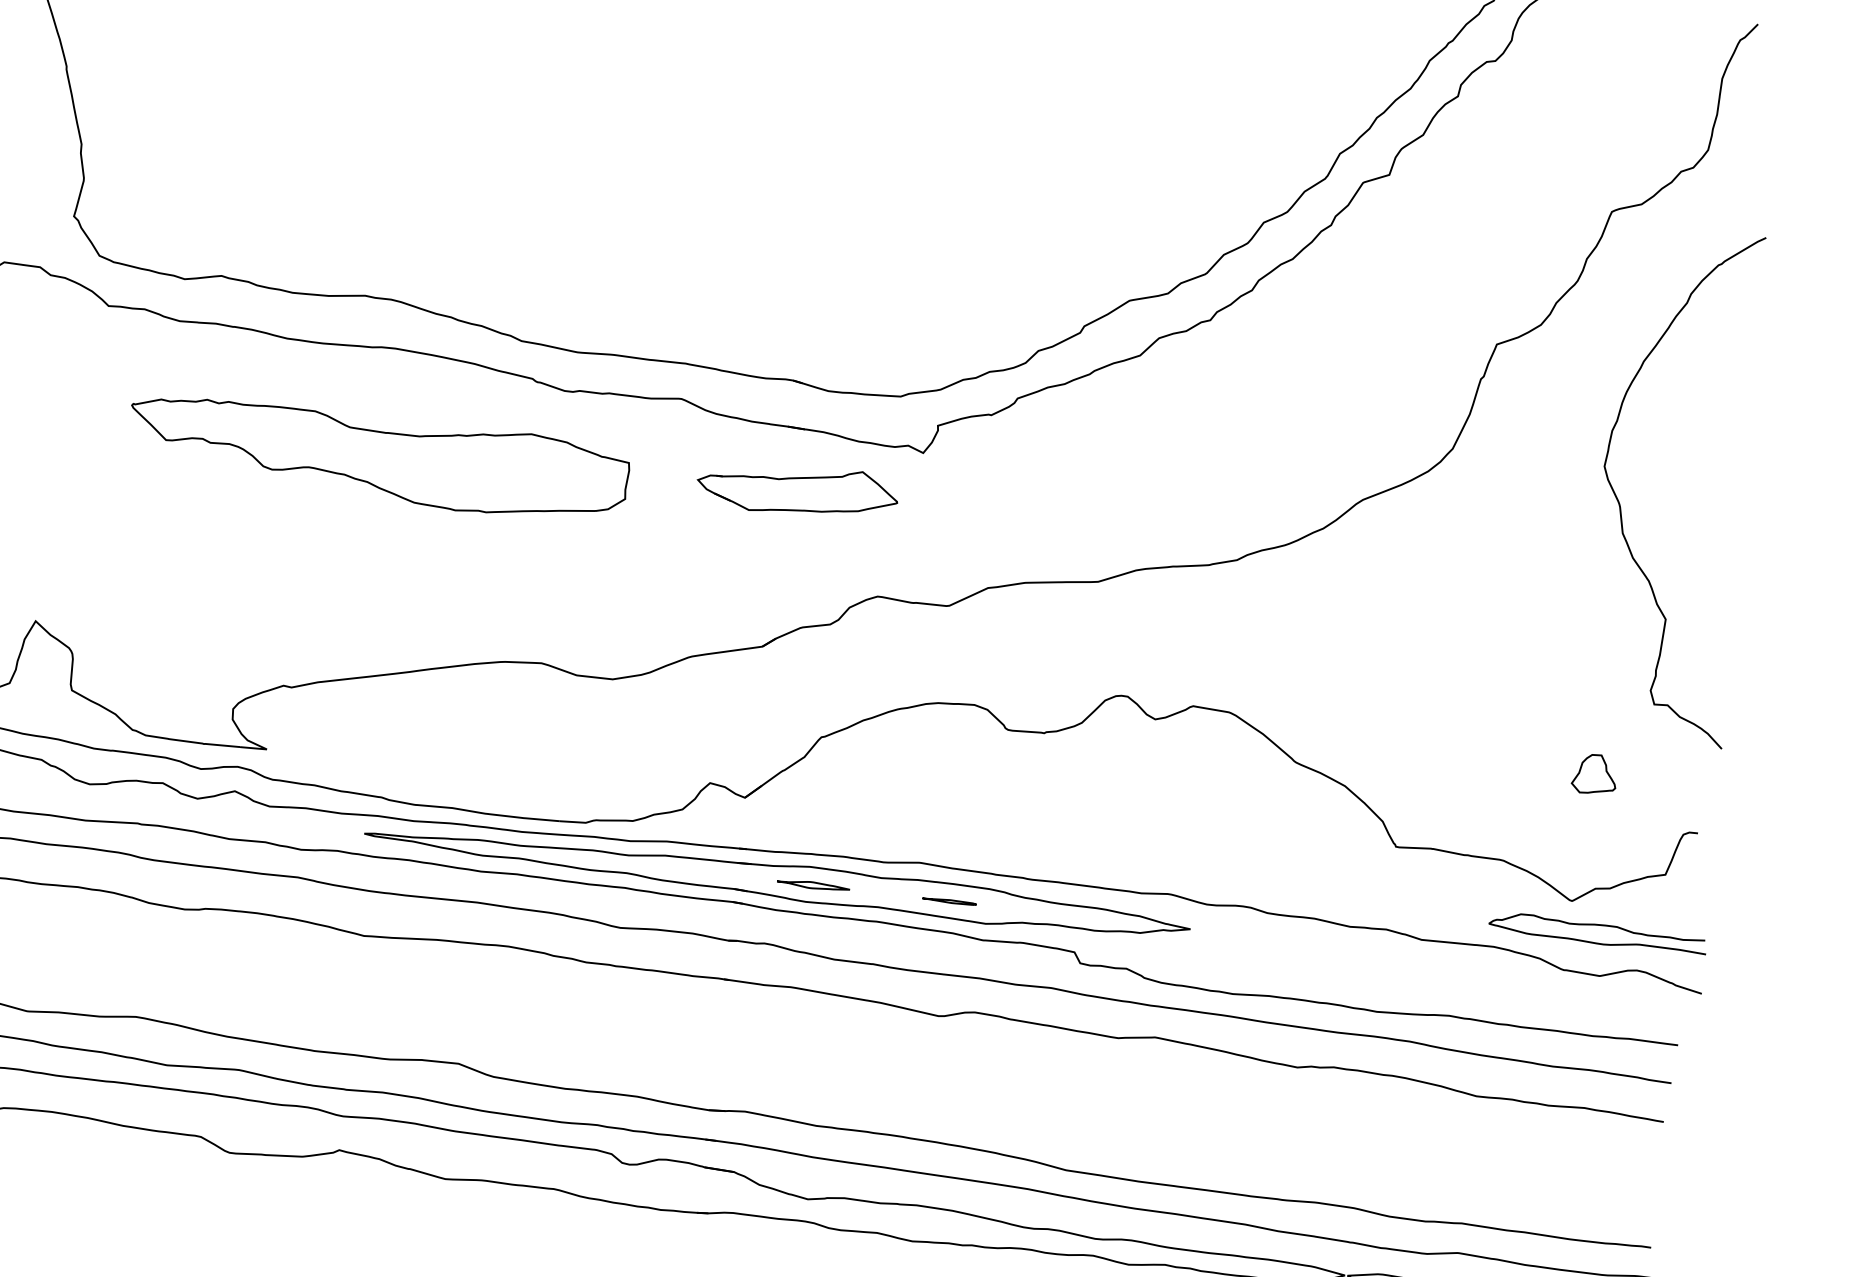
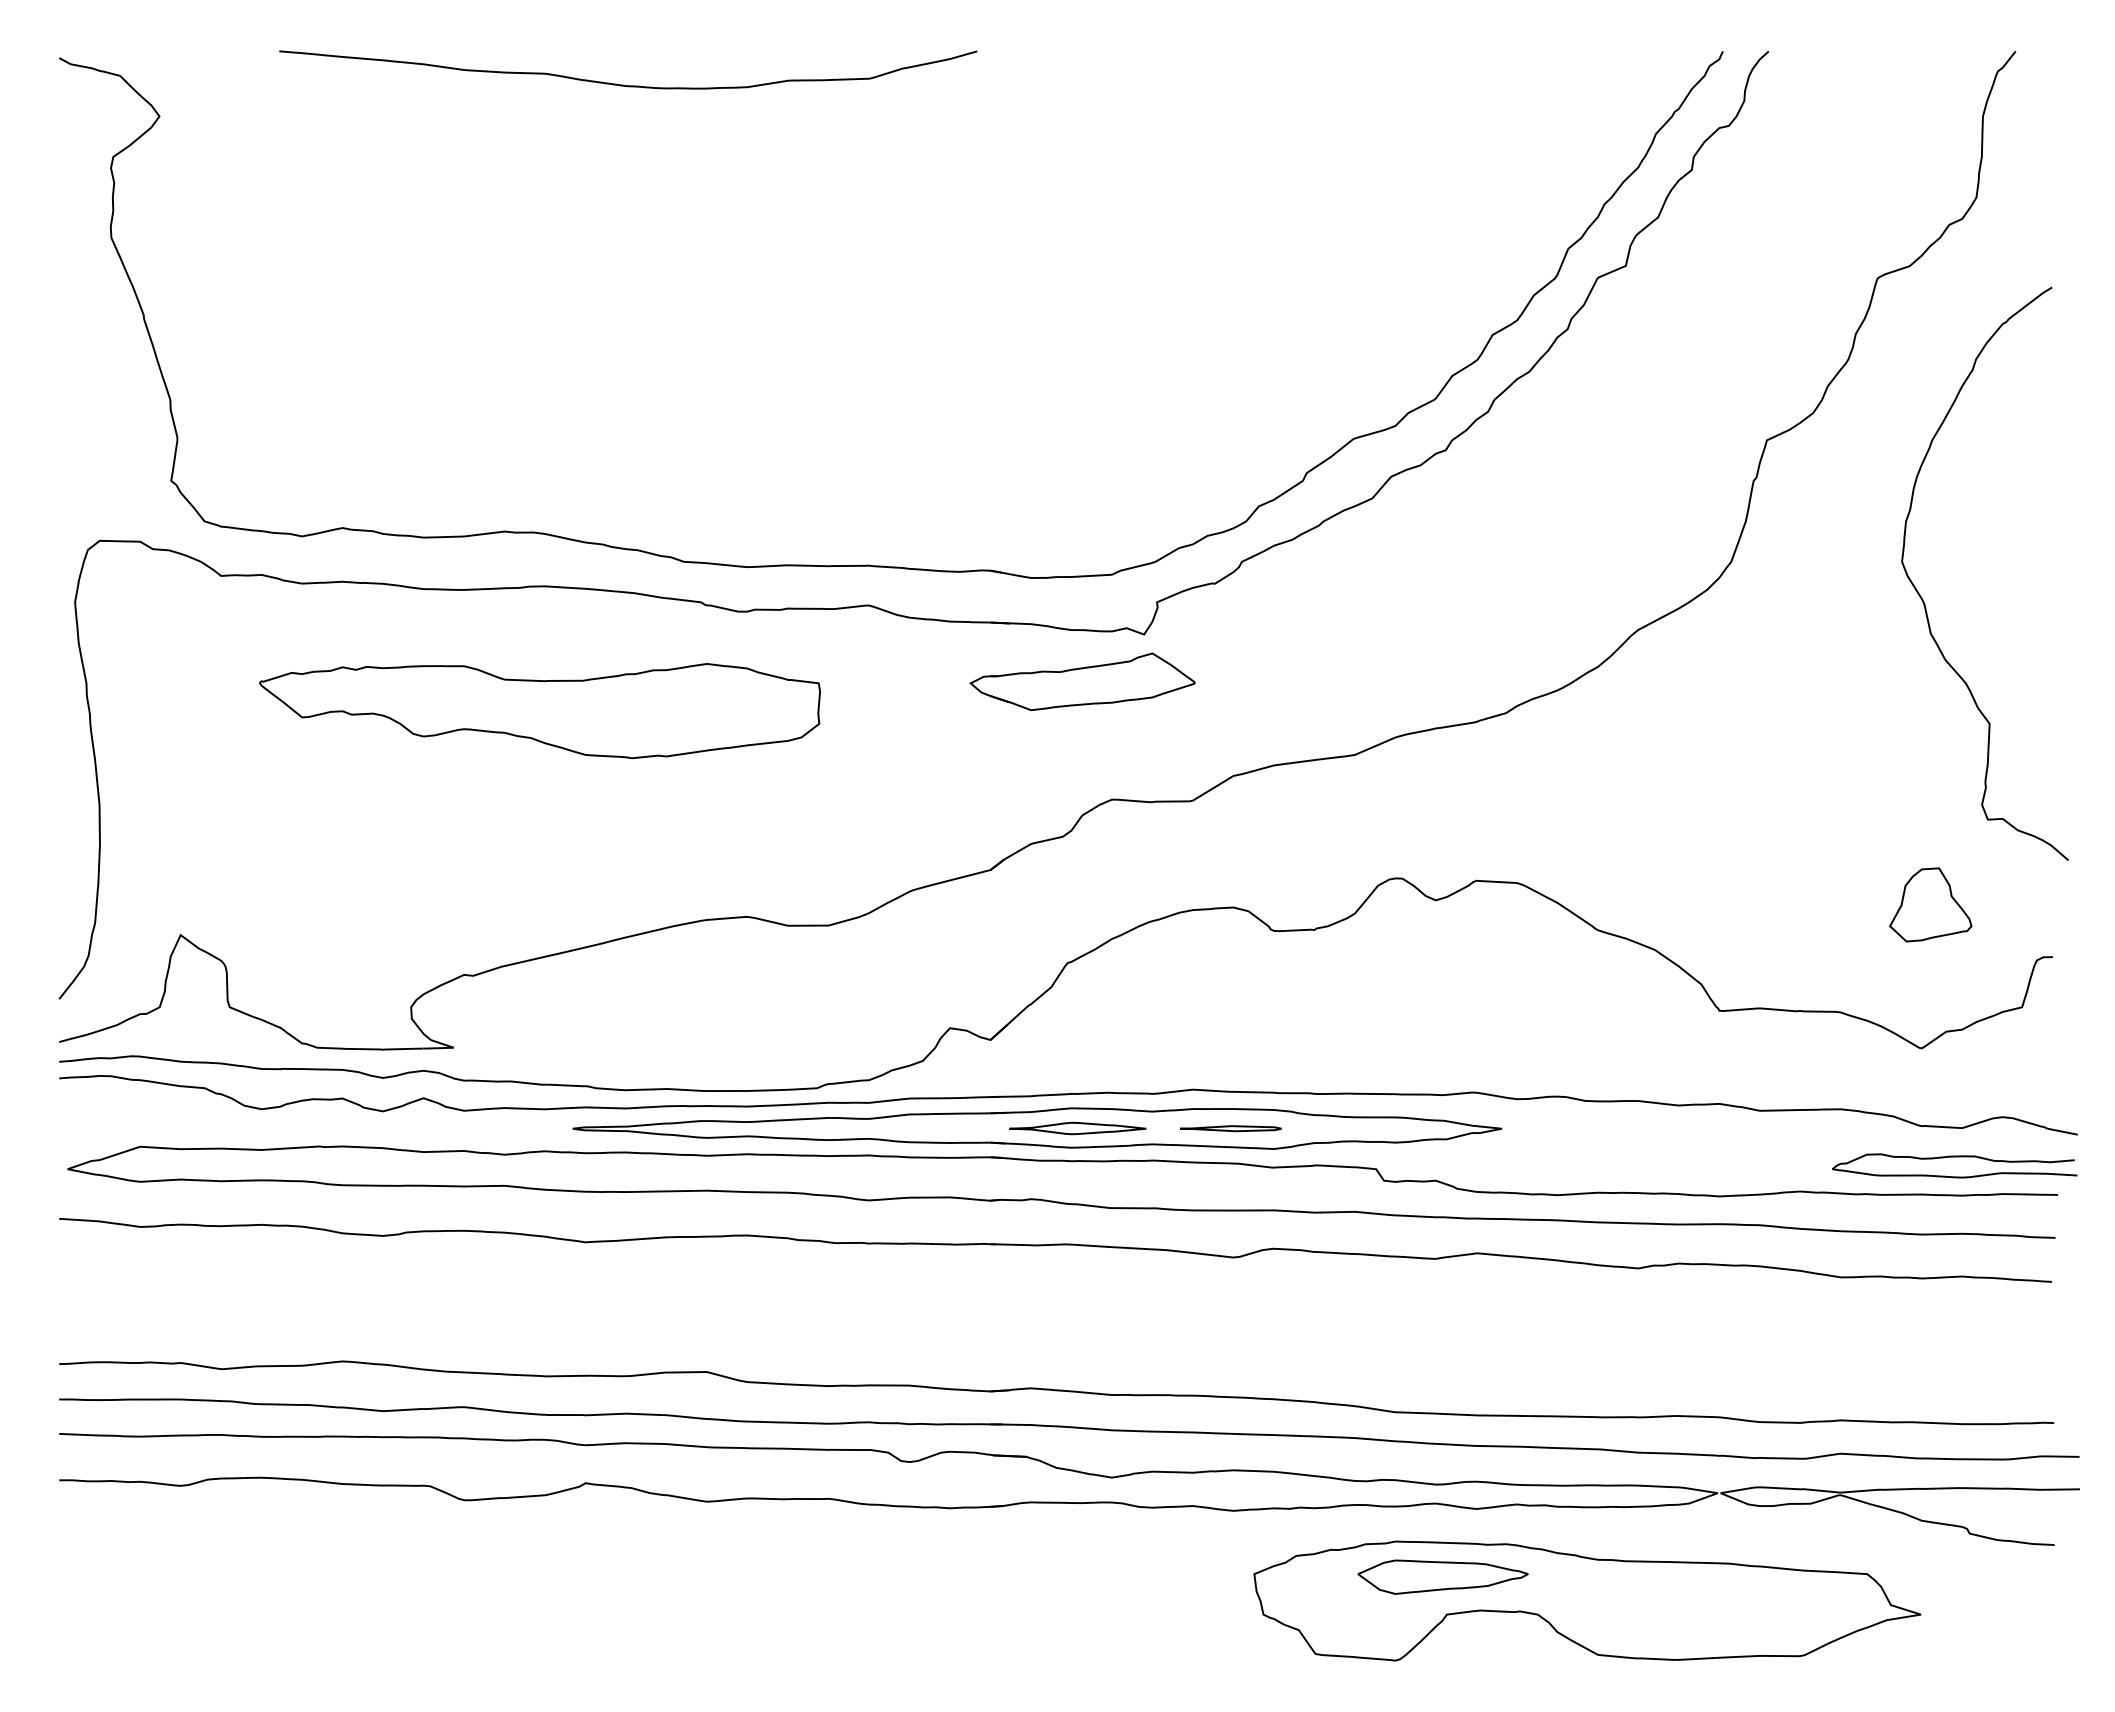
part: (797, 489) -> (1082, 681), moved
part: (1594, 773) -> (1930, 904), size x1.67
part: (813, 885) -> (1077, 1128), size x1.67
part: (949, 901) -> (1230, 1128), size x1.67
curve: (1598, 925) -> (1954, 1157), moved

